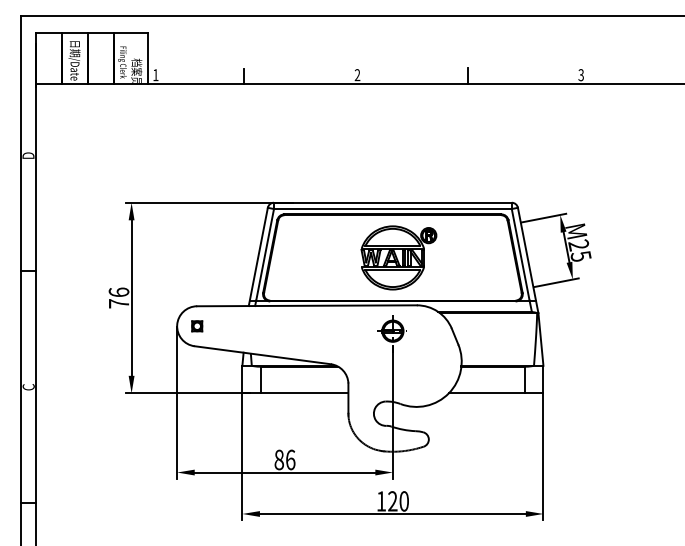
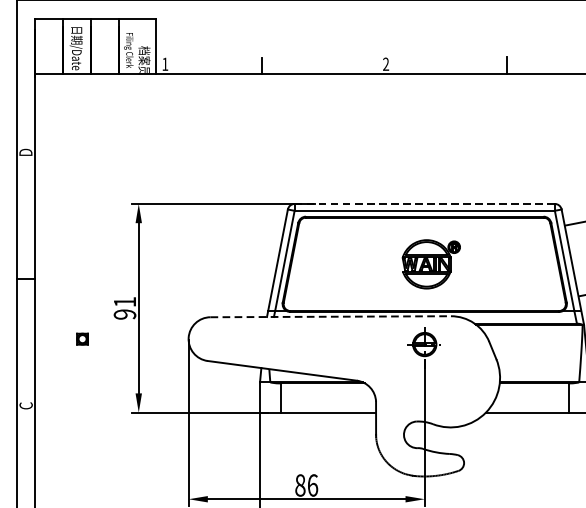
line: (392, 202) -> (424, 203), solid -> dashed
part: (398, 257) -> (430, 263), size x0.7
text: (118, 297) -> (124, 307), 76 -> 91
line: (306, 305) -> (330, 316), solid -> dashed
part: (197, 326) -> (82, 339), moved

